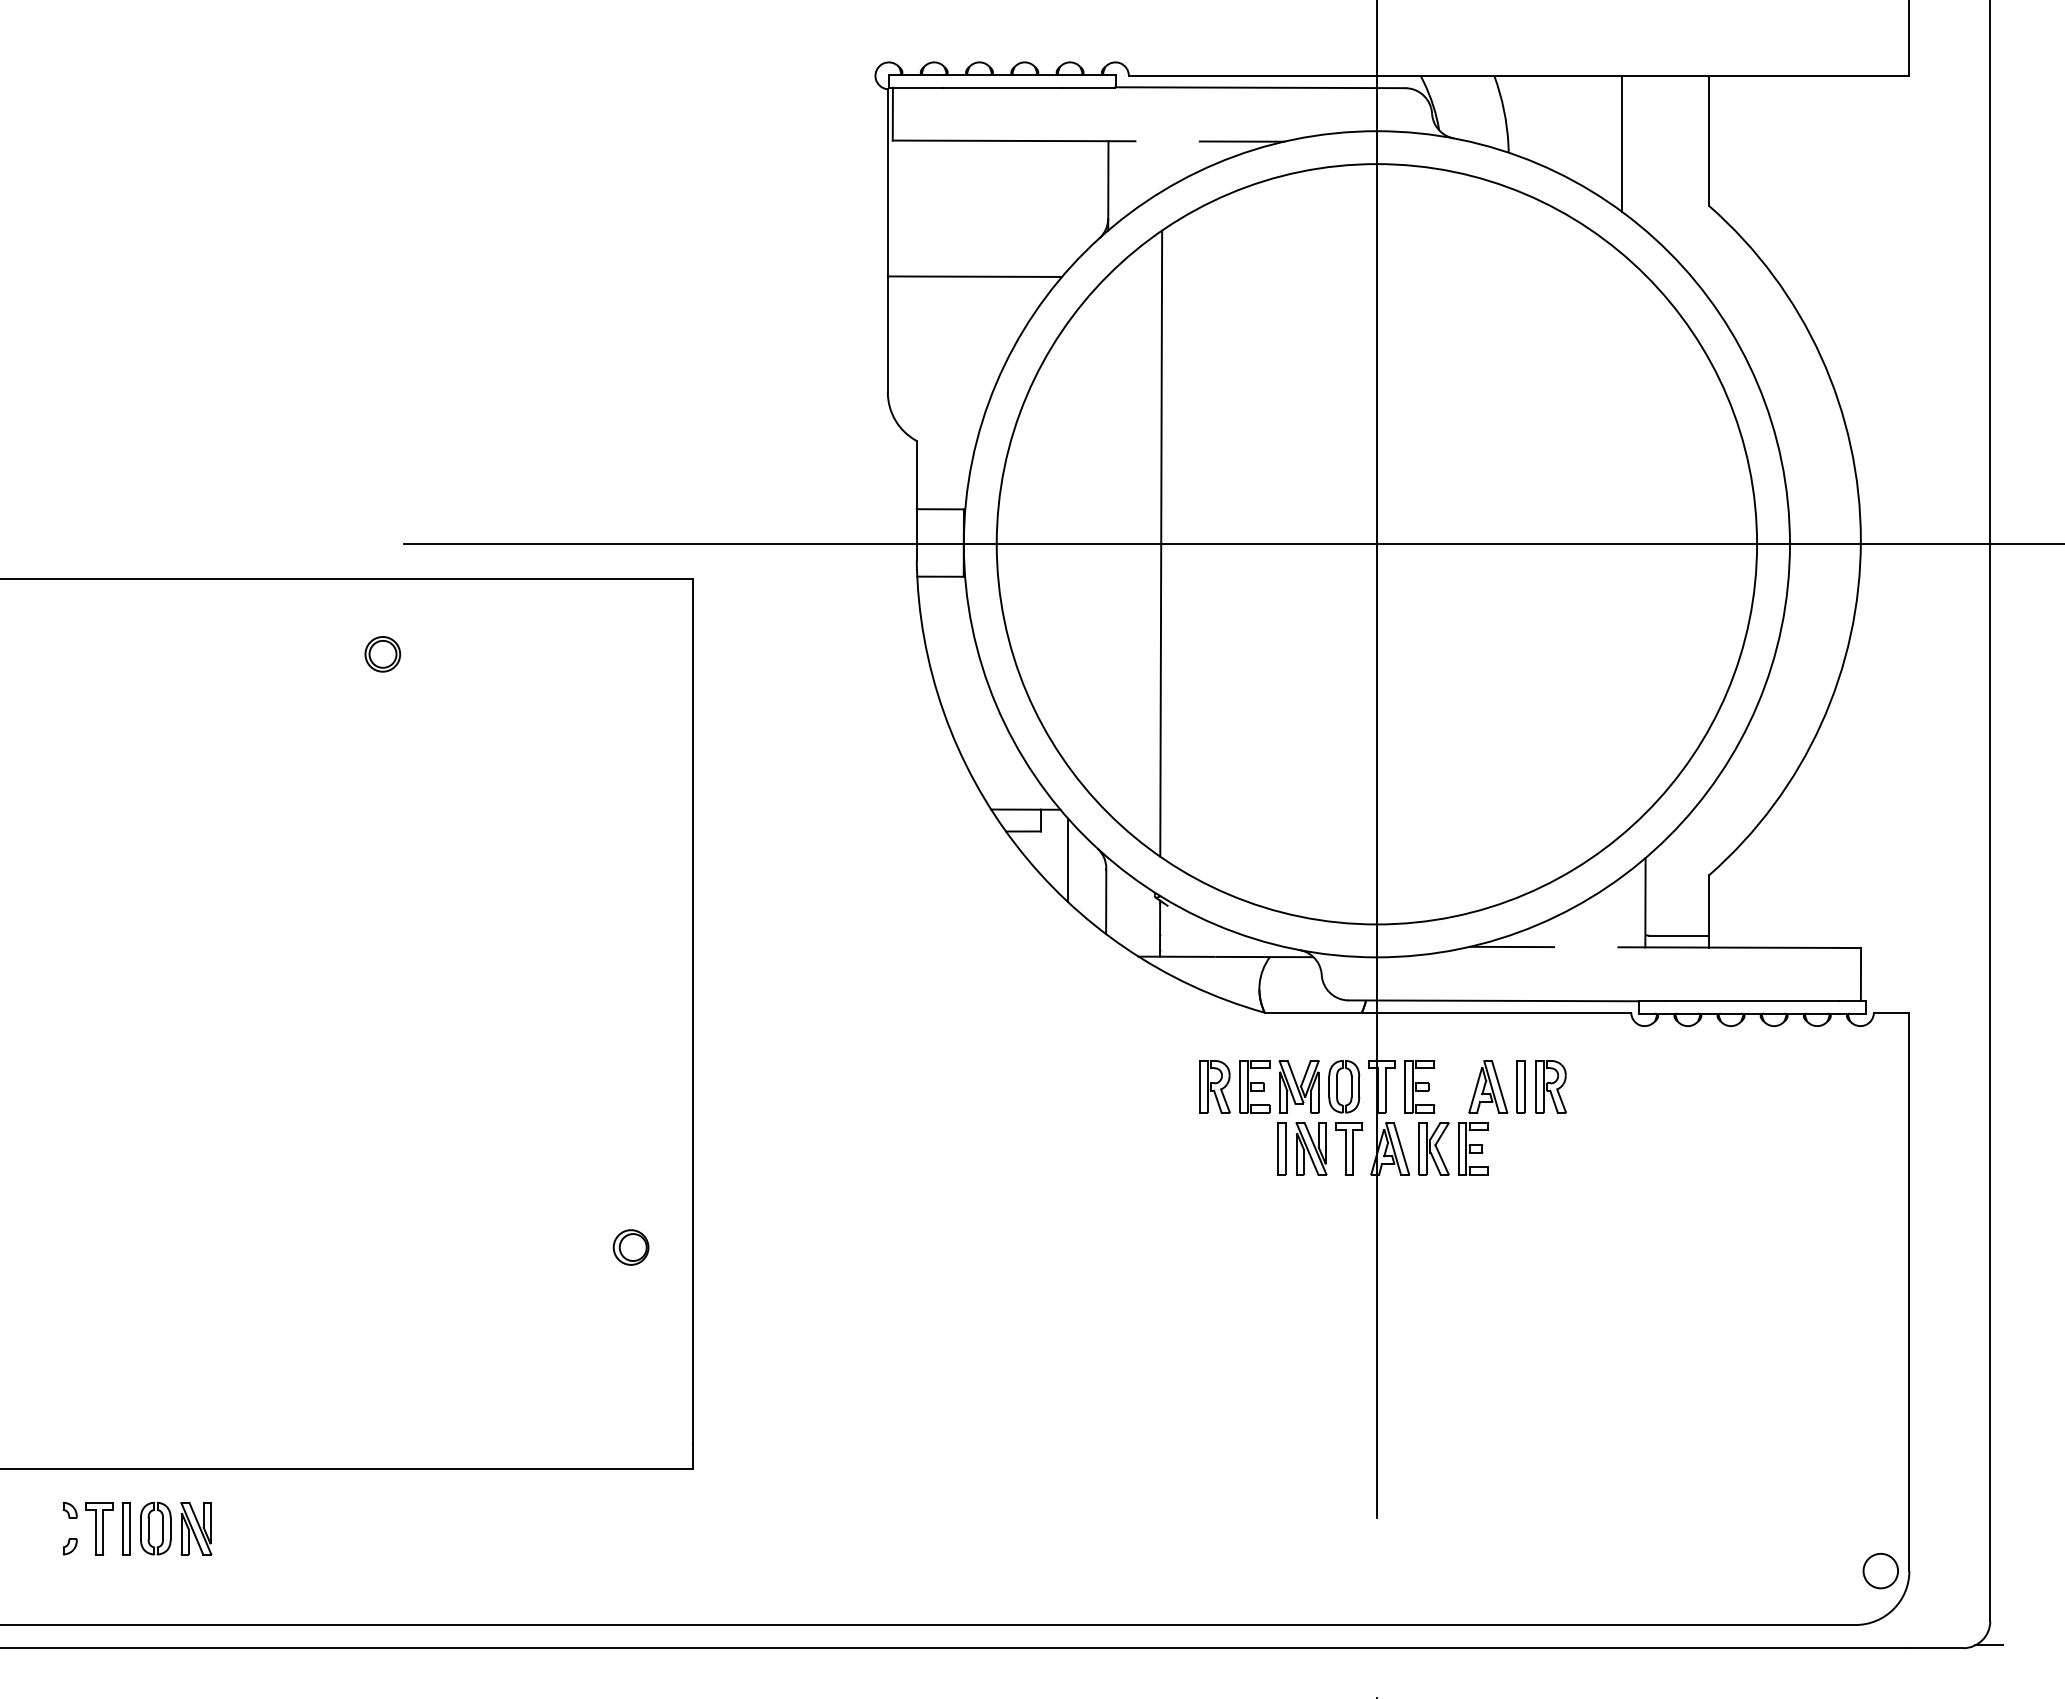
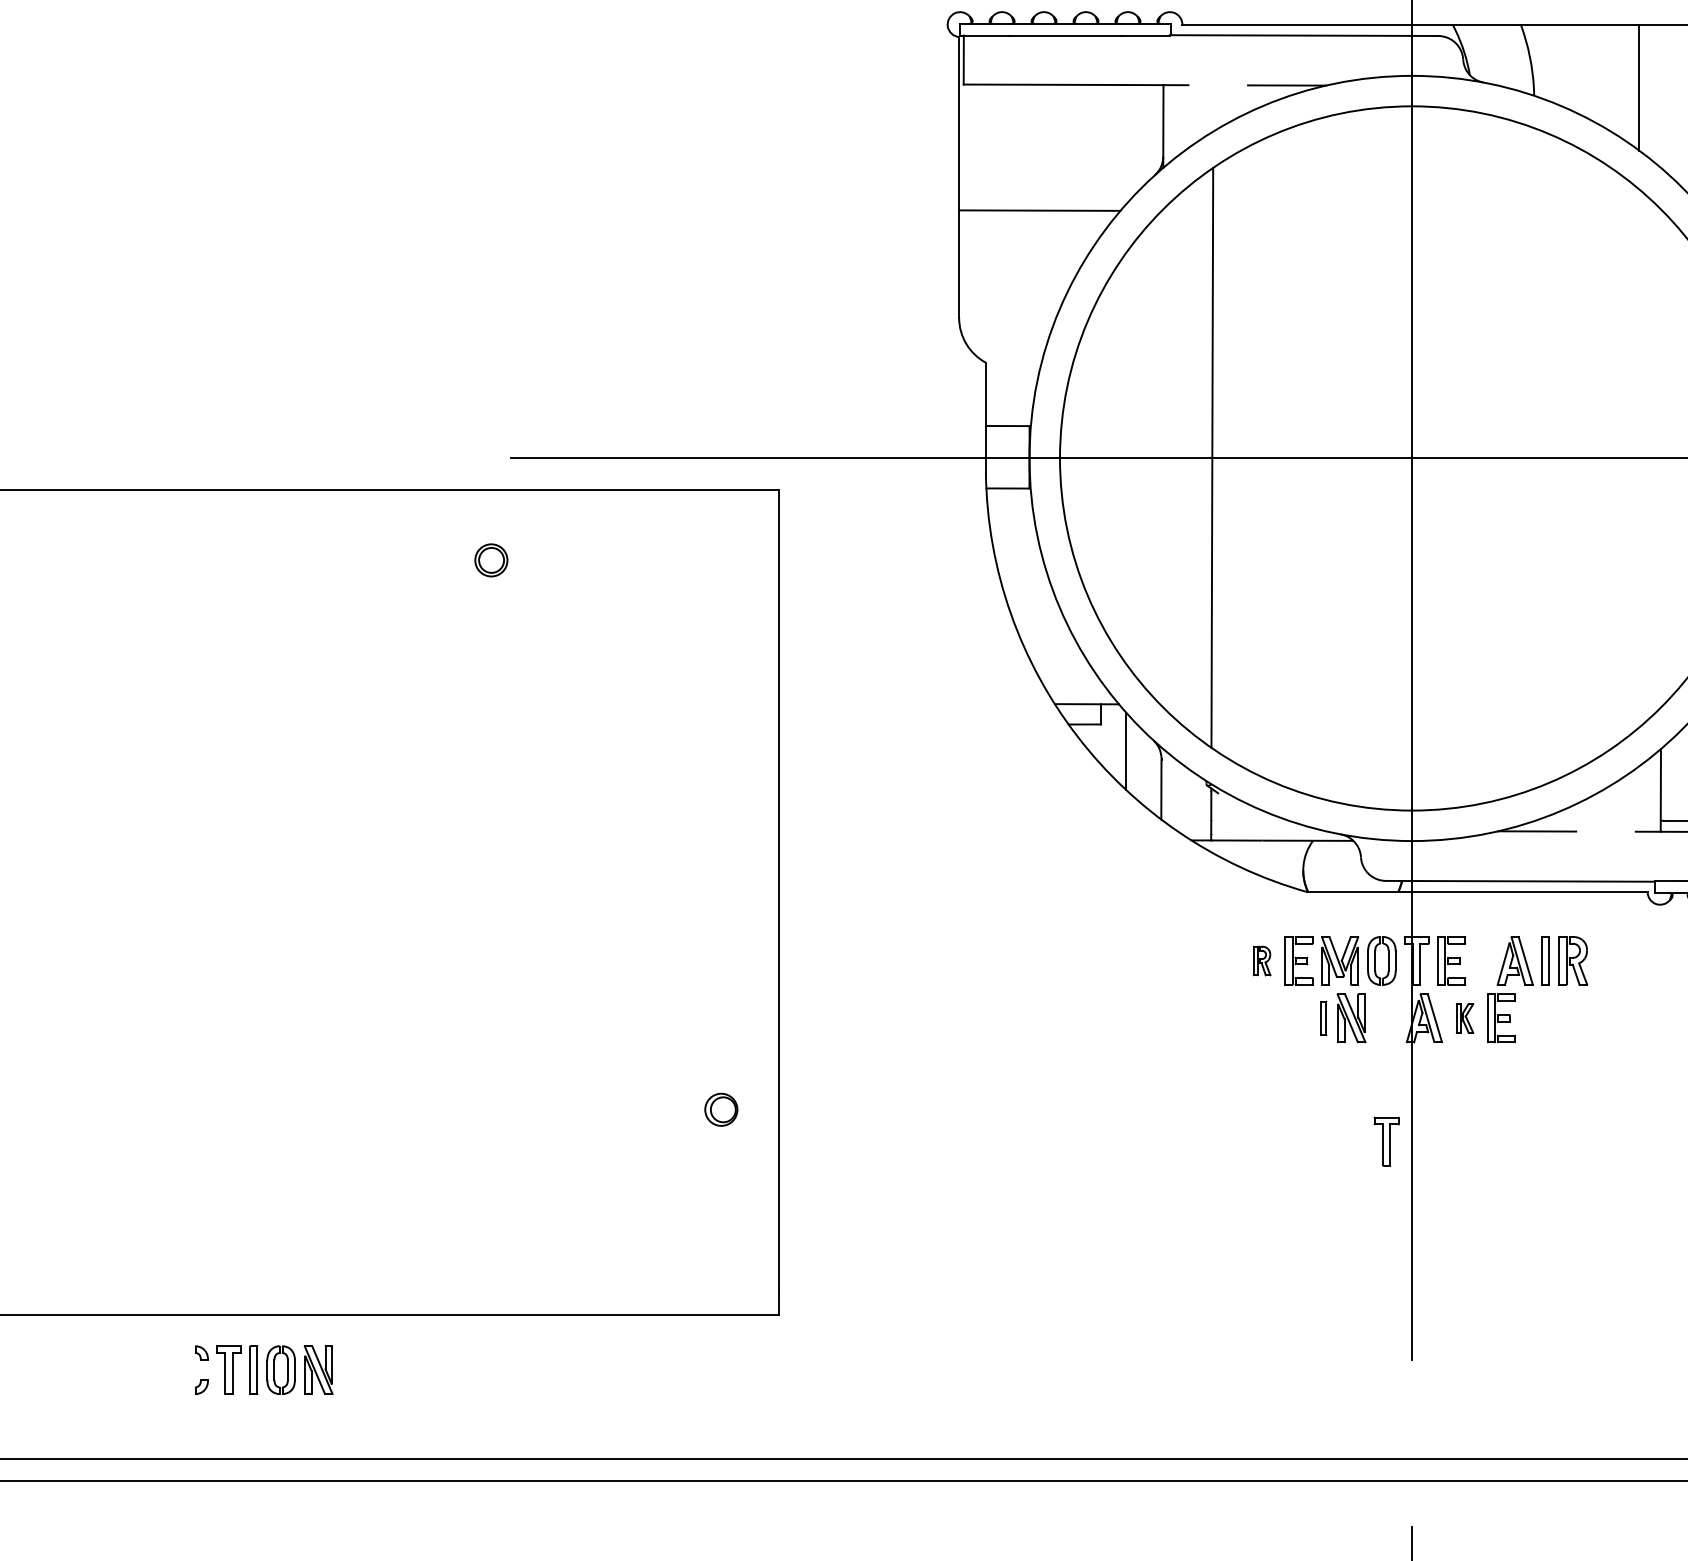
part: (1214, 1086) -> (1261, 960), size x0.6
part: (1281, 1148) -> (1323, 1018), size x0.7
part: (1349, 1148) -> (1386, 1141), moved
part: (1433, 1148) -> (1464, 1018), size x0.6

